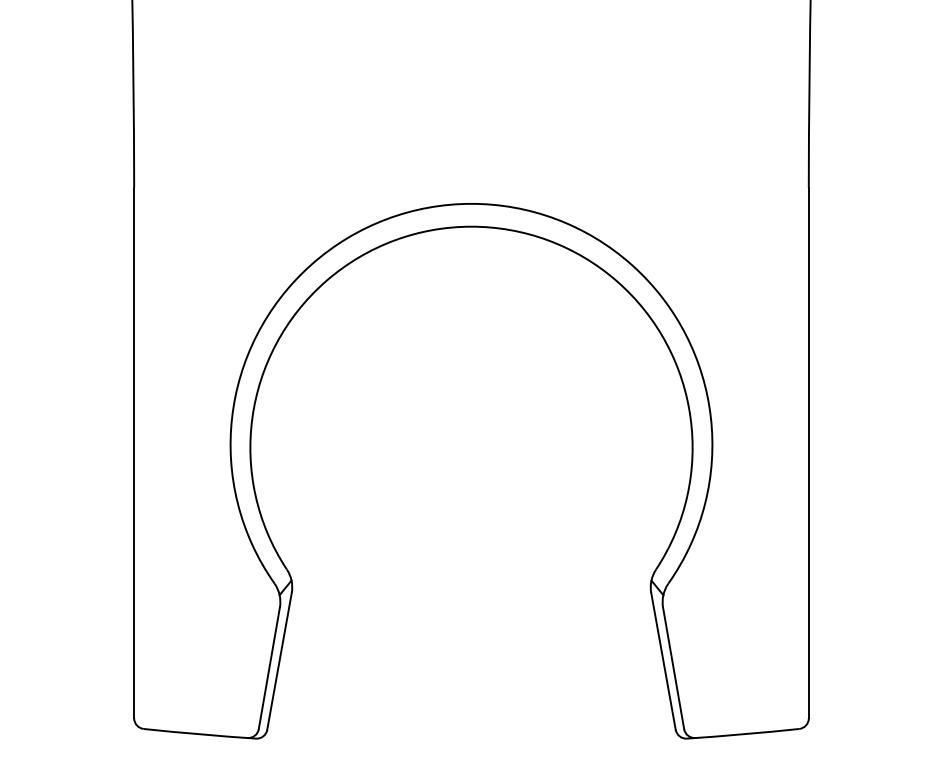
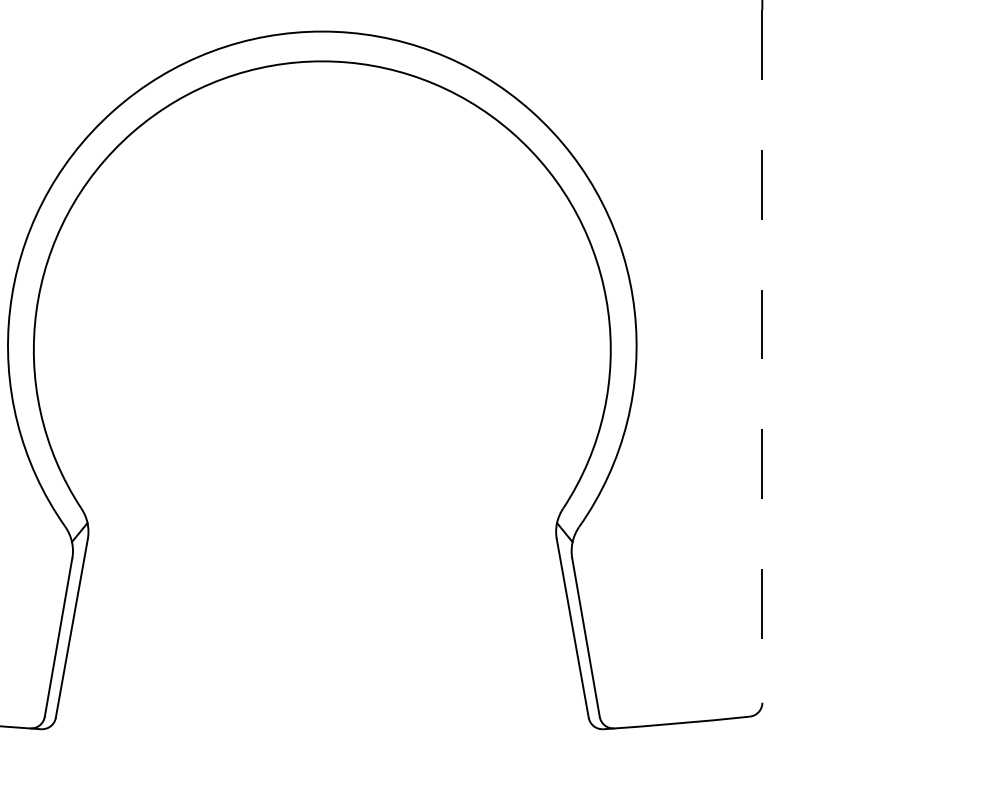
line: (808, 453) -> (761, 357), solid -> dashed

